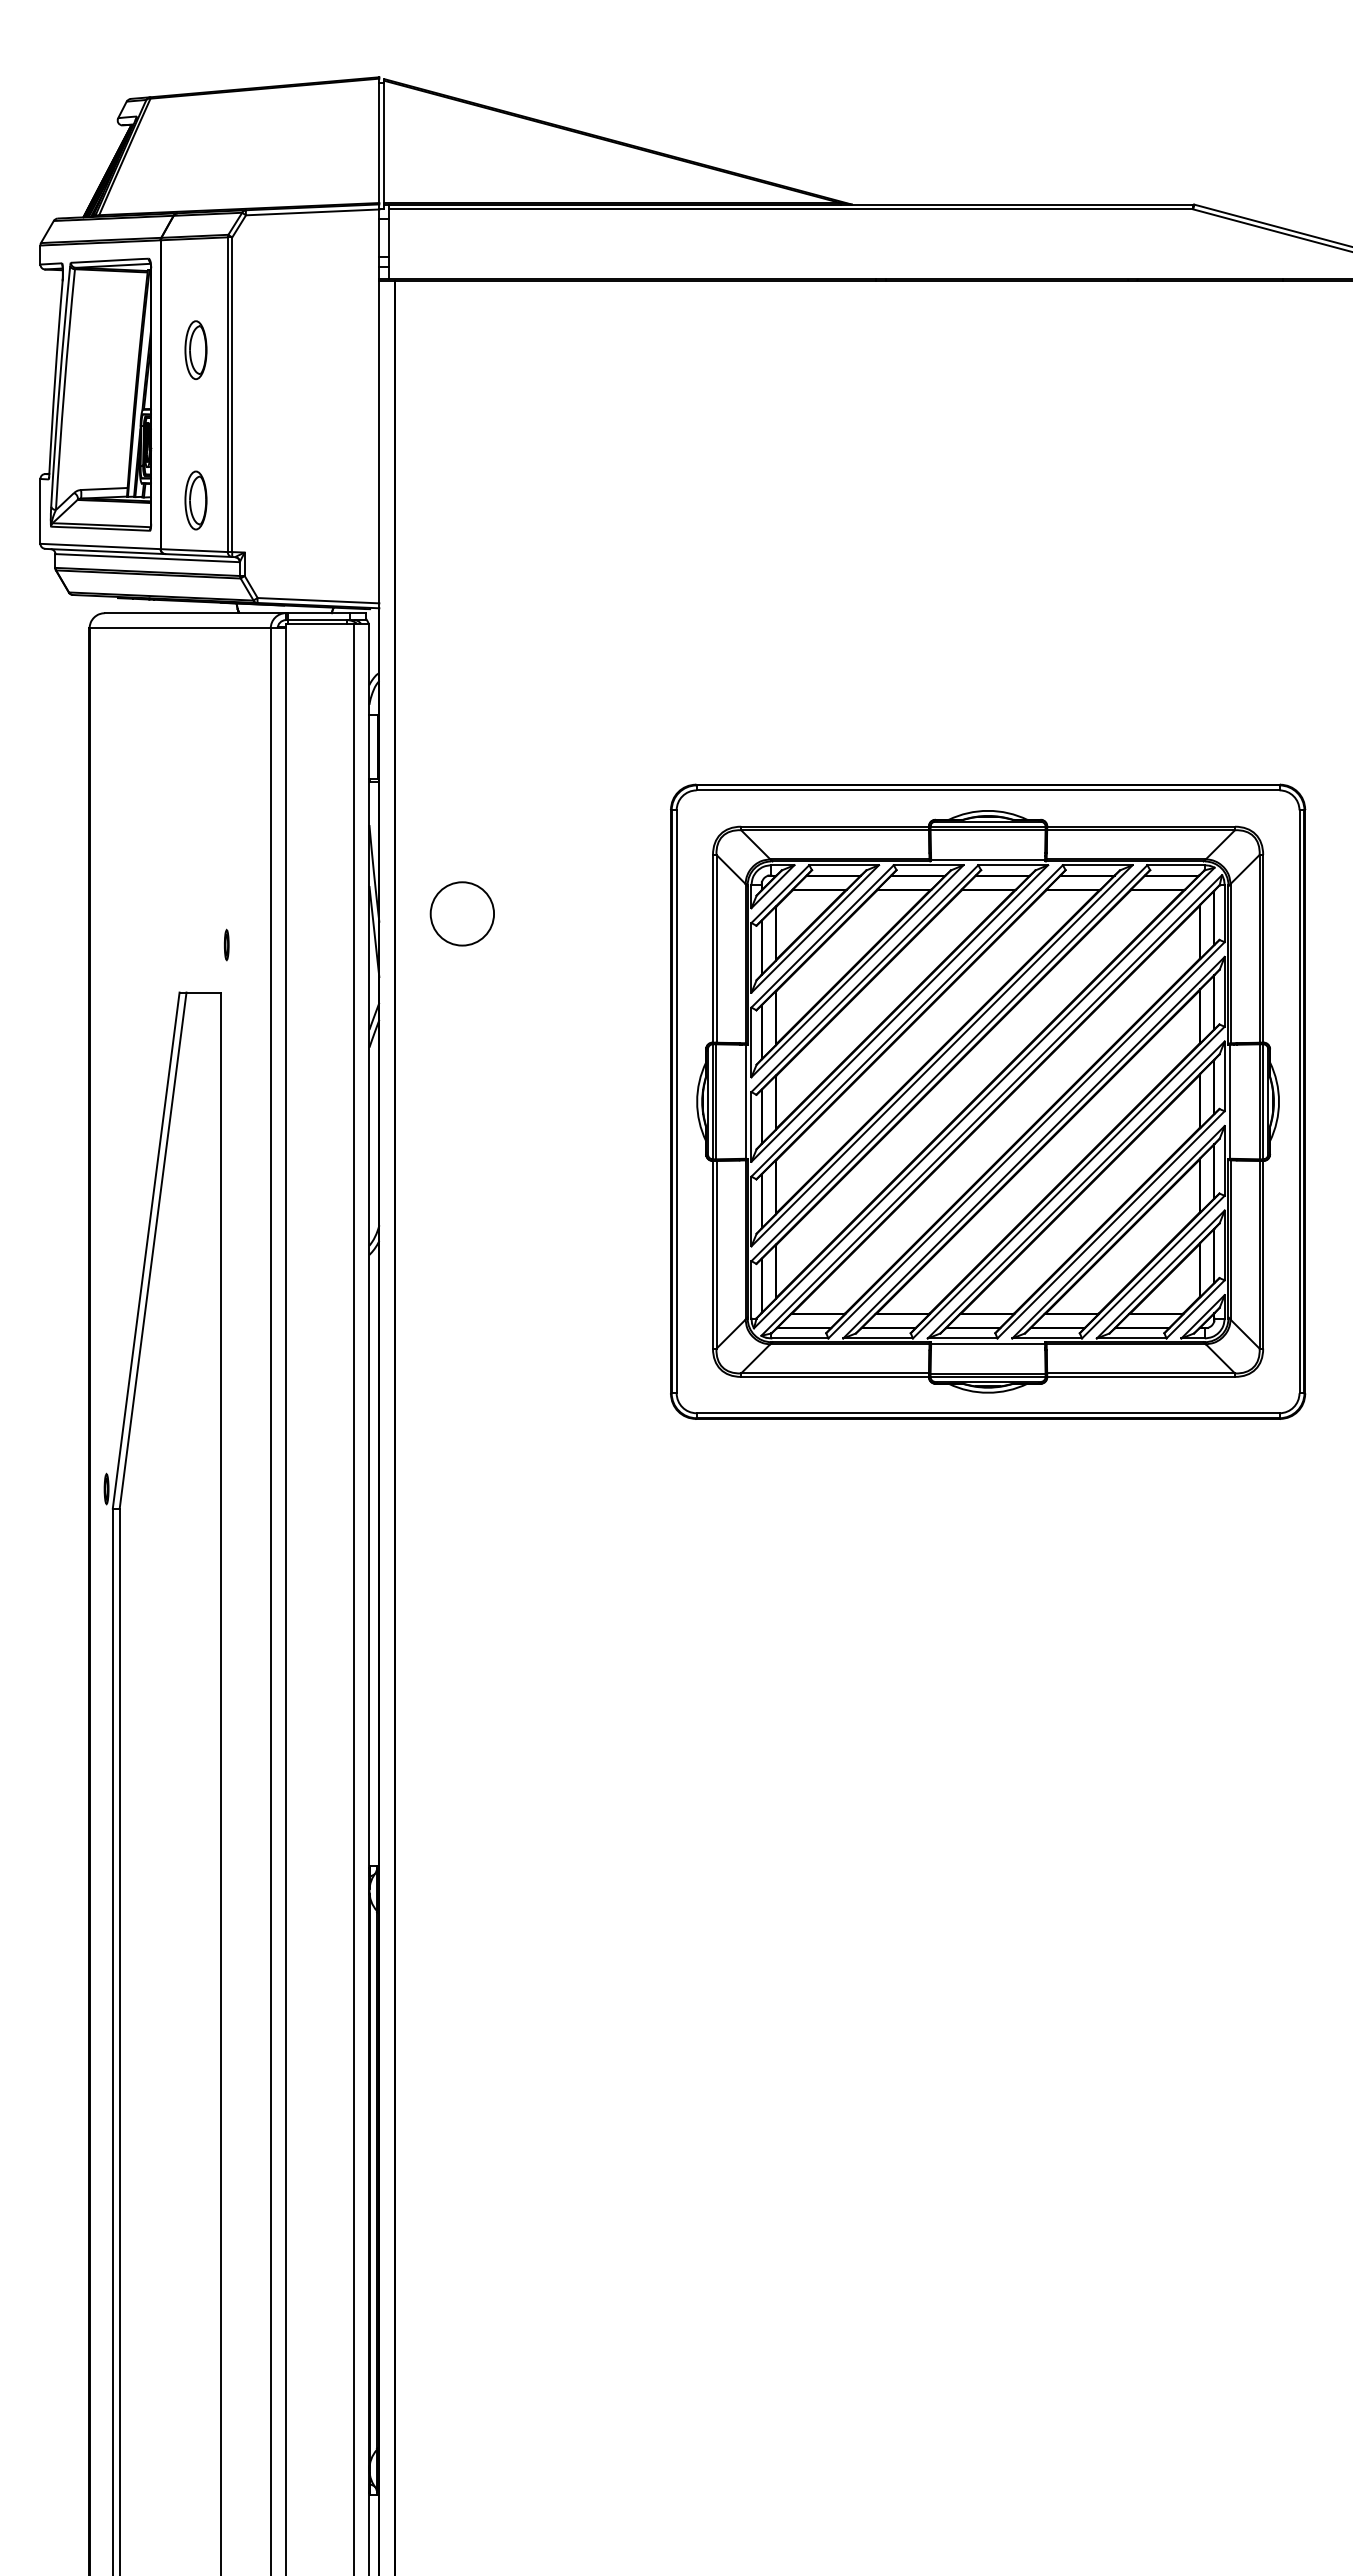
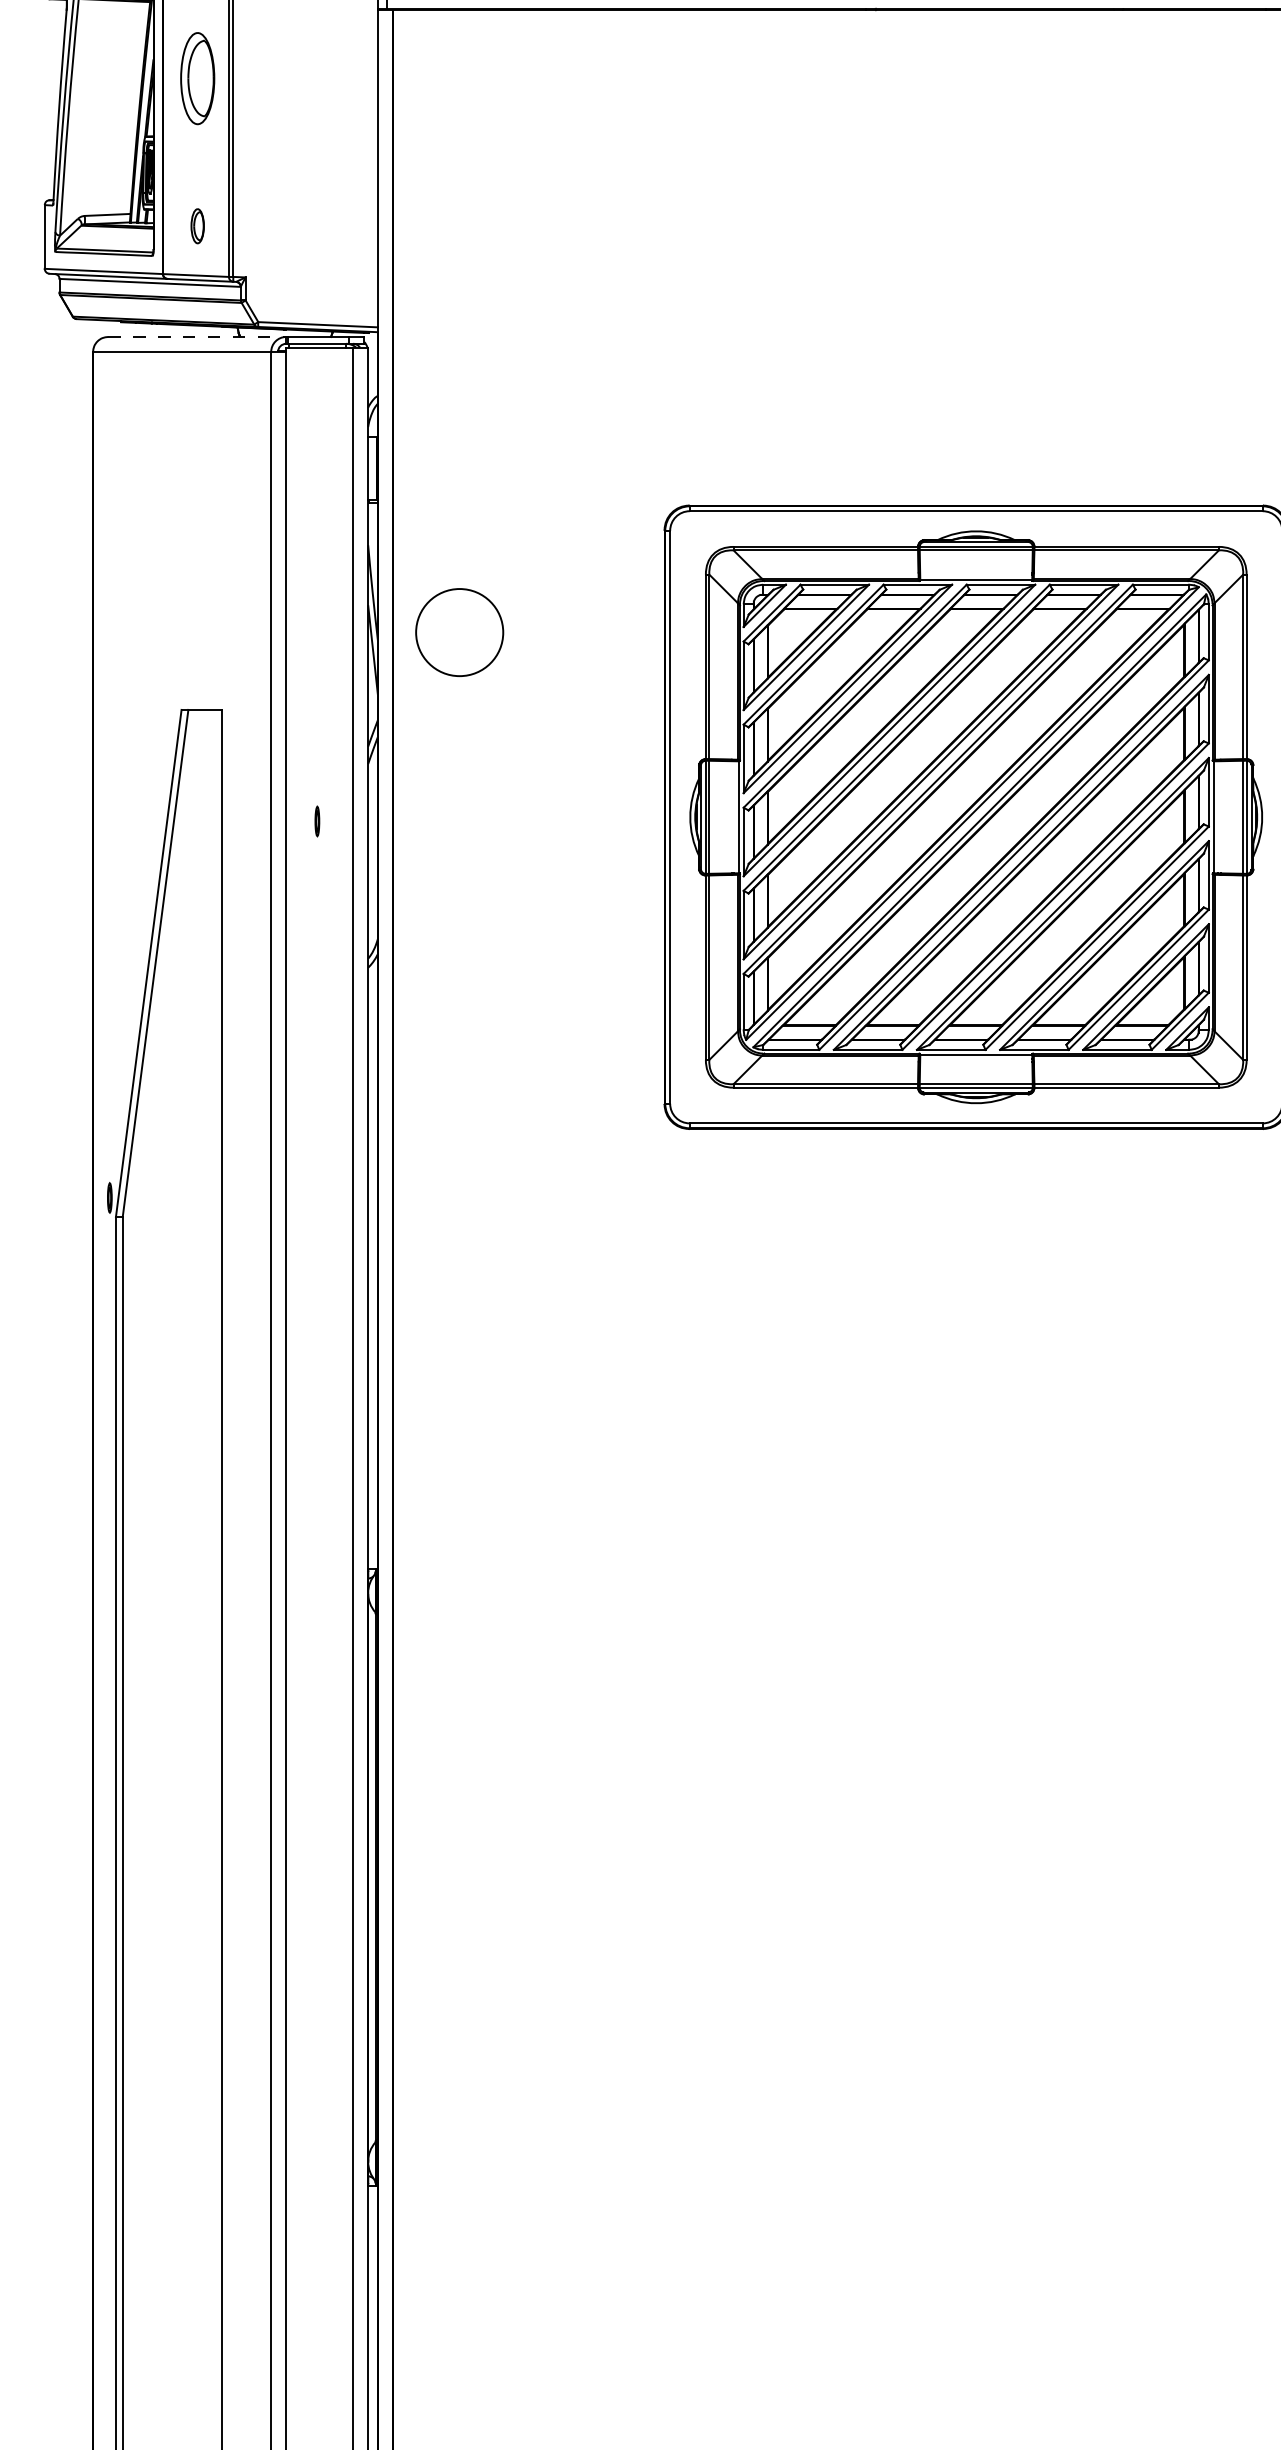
part: (195, 349) -> (197, 77), size x1.6
part: (195, 500) -> (197, 226), size x0.6
line: (196, 613) -> (198, 337), solid -> dashed
circle: (461, 913) -> (458, 632), size x1.4
part: (226, 944) -> (317, 820), moved

